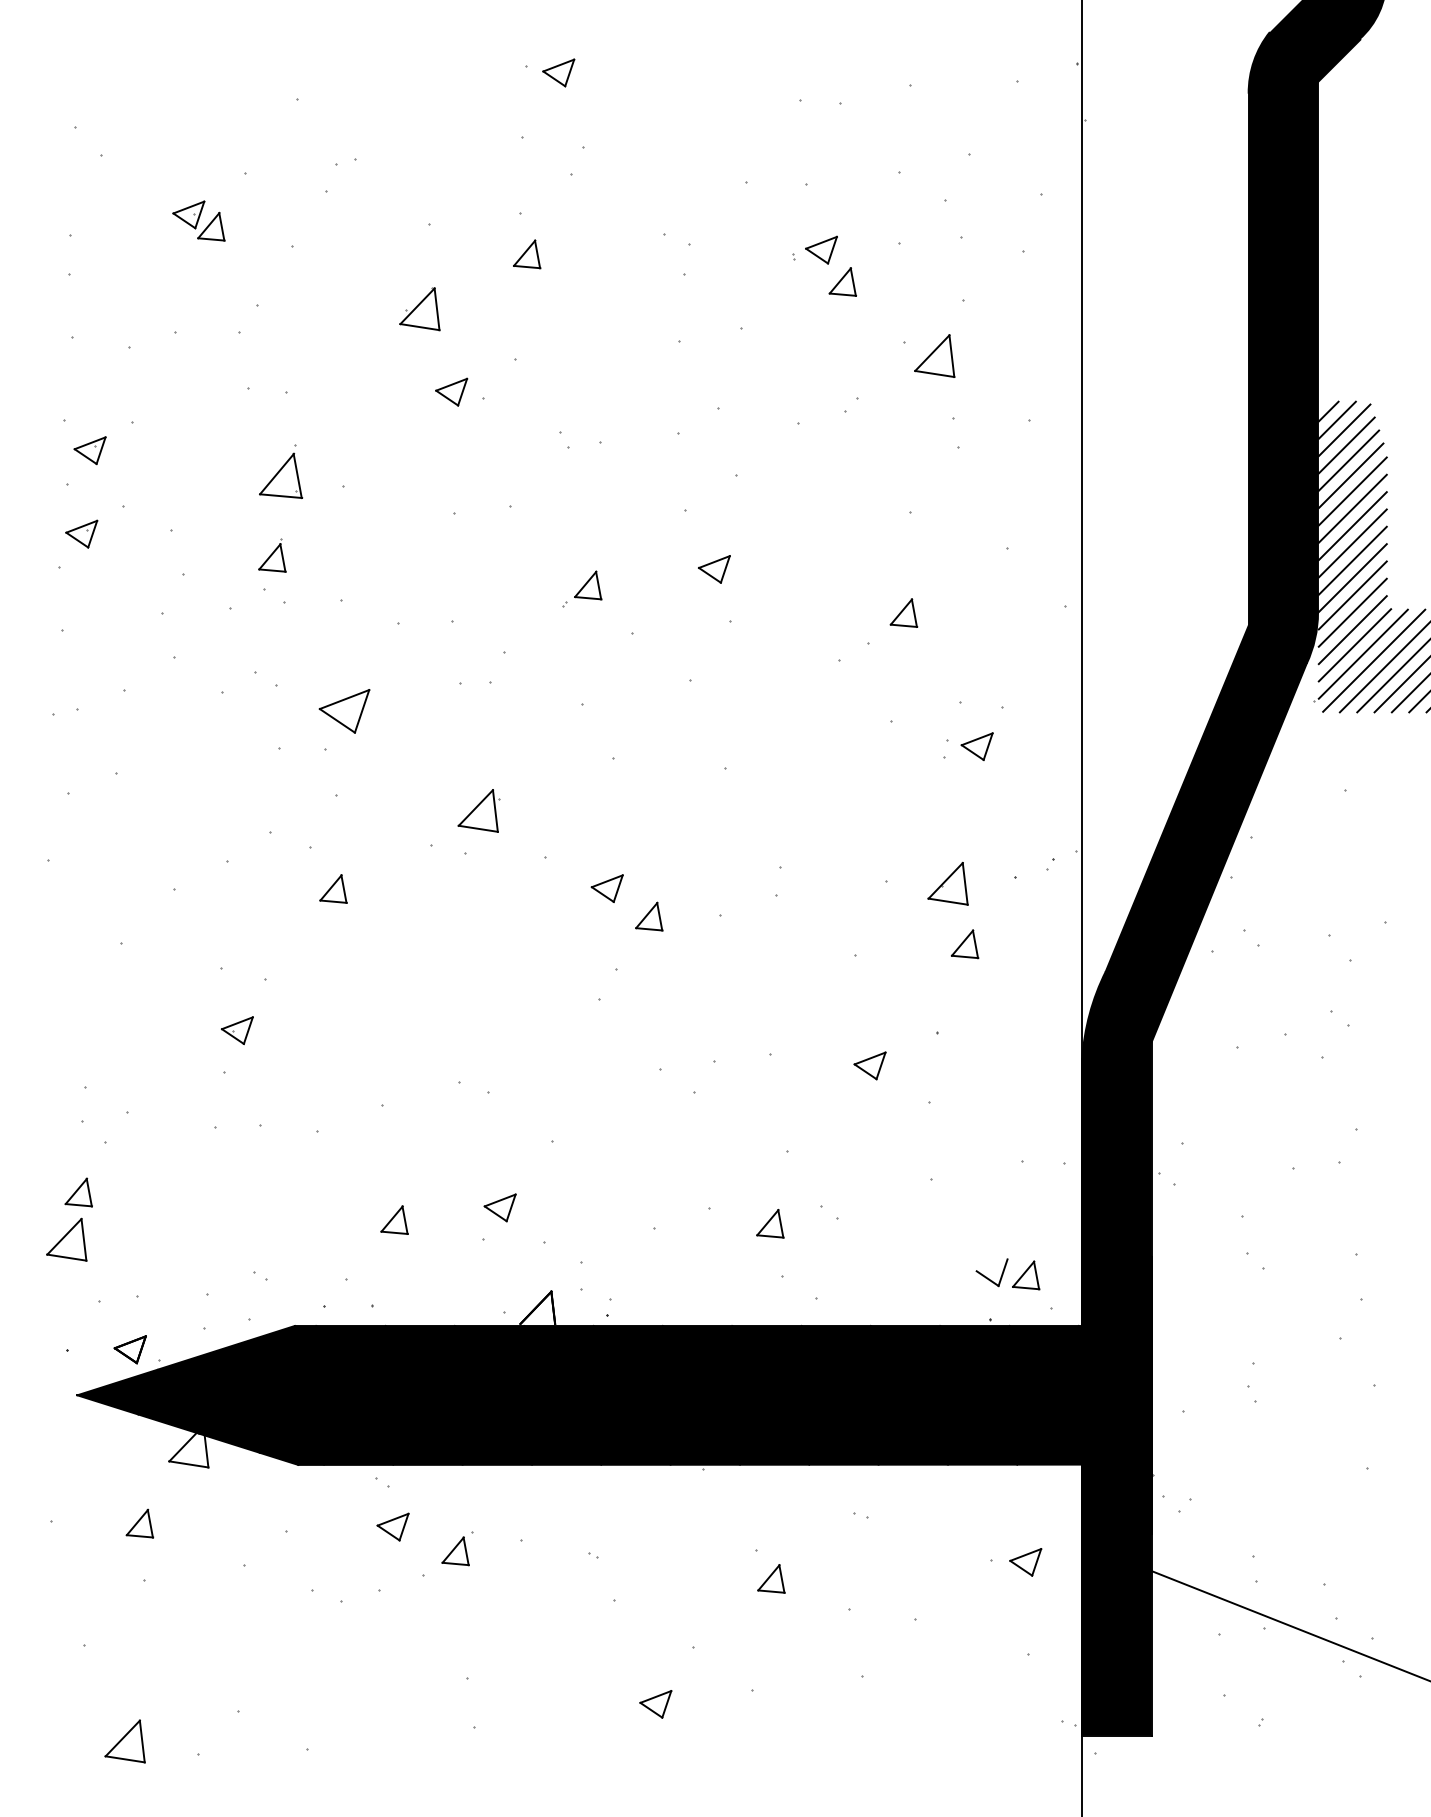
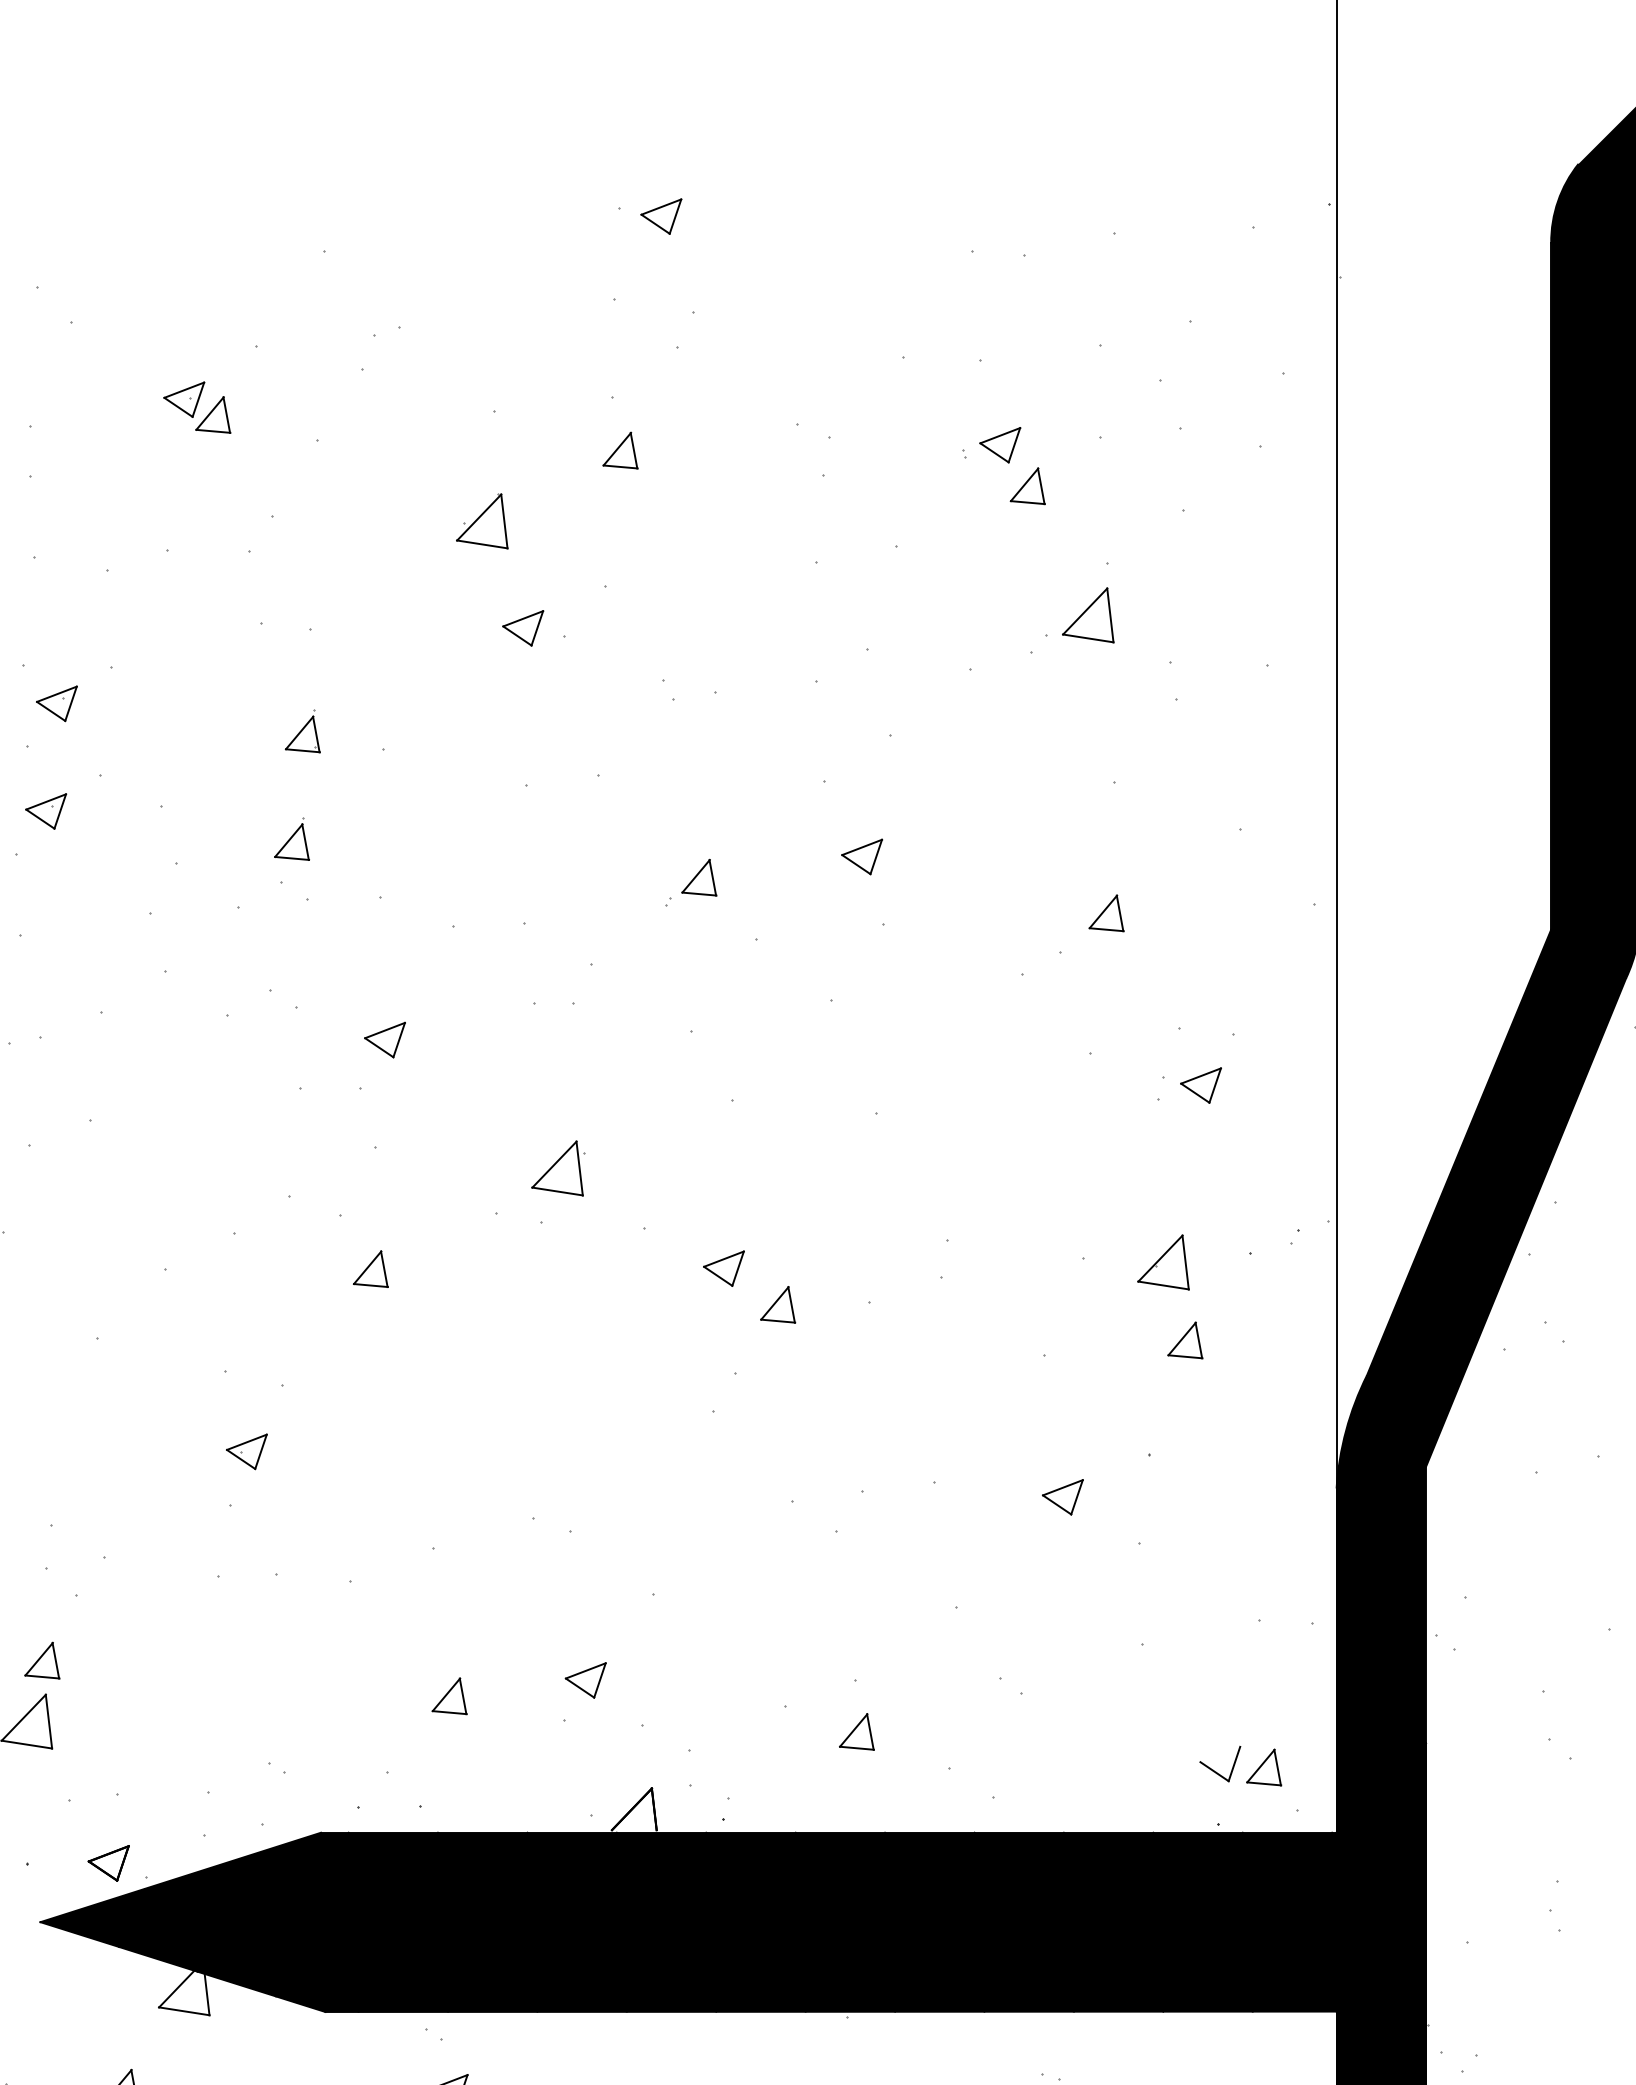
part: (934, 355) -> (1087, 614), moved
part: (280, 471) -> (302, 730), size x0.62
part: (344, 711) -> (385, 1040), size x0.62
part: (770, 1223) -> (857, 1731), moved

